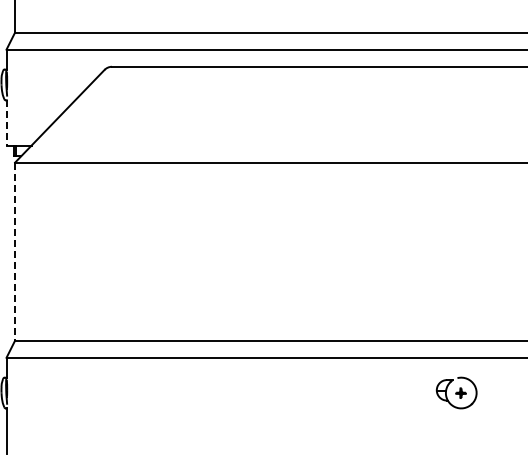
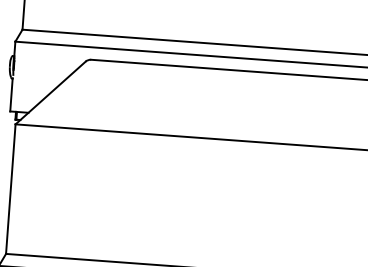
line: (6, 122) -> (11, 94), dashed -> solid
line: (15, 252) -> (11, 189), dashed -> solid

